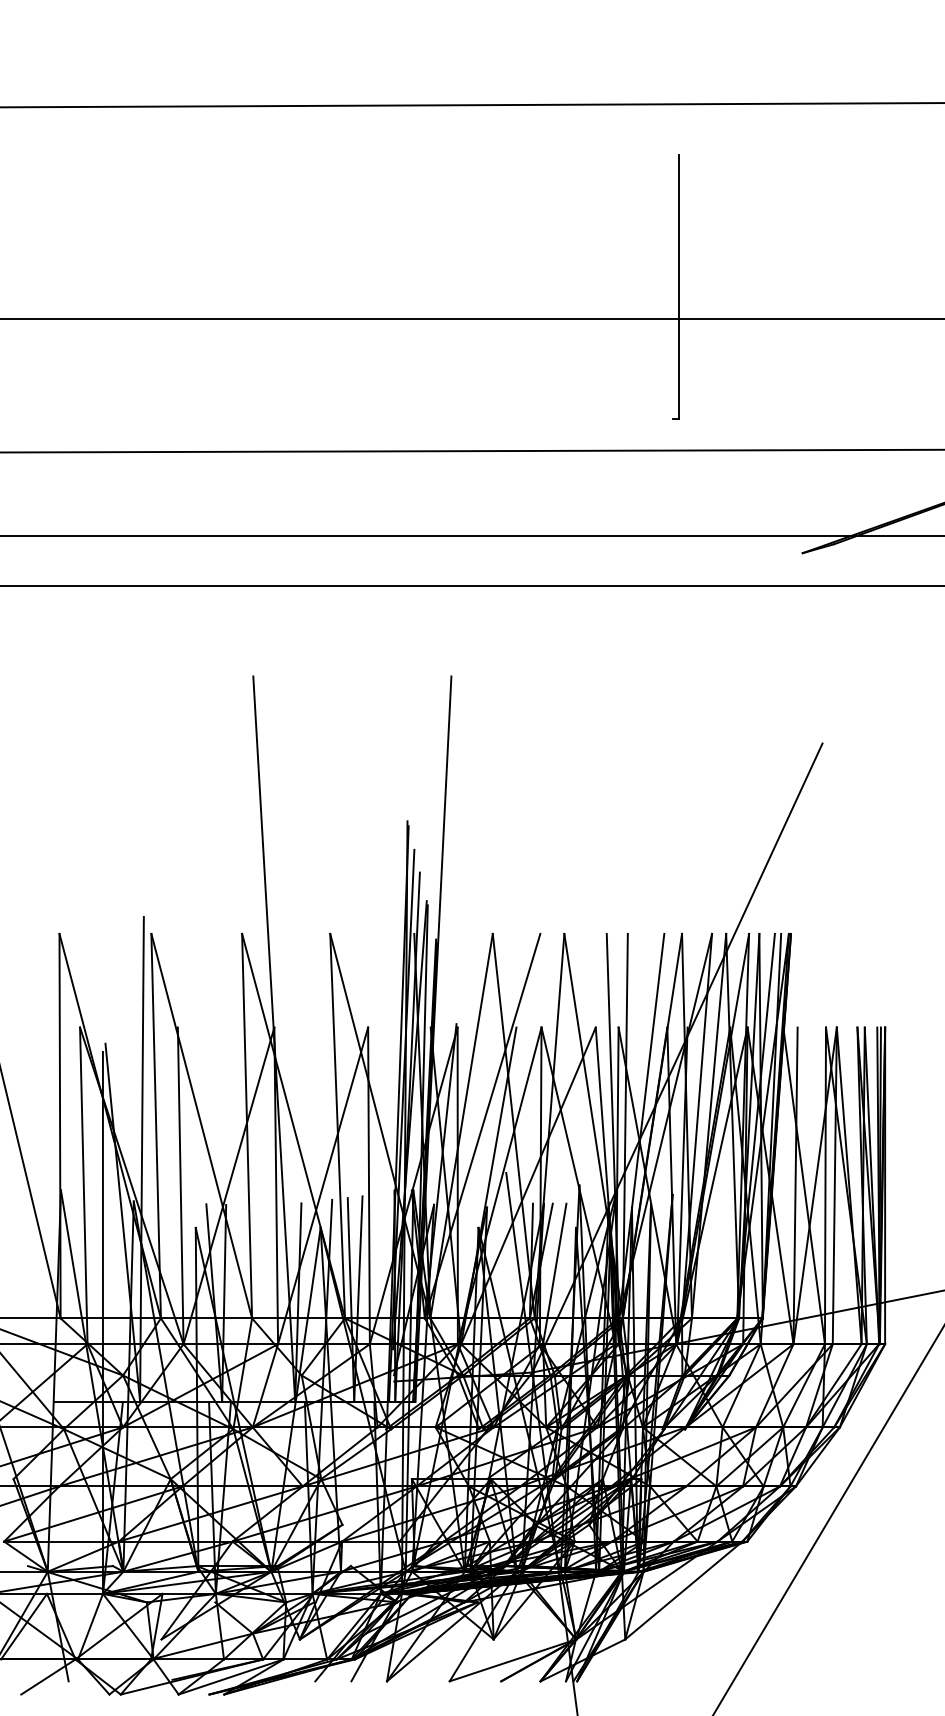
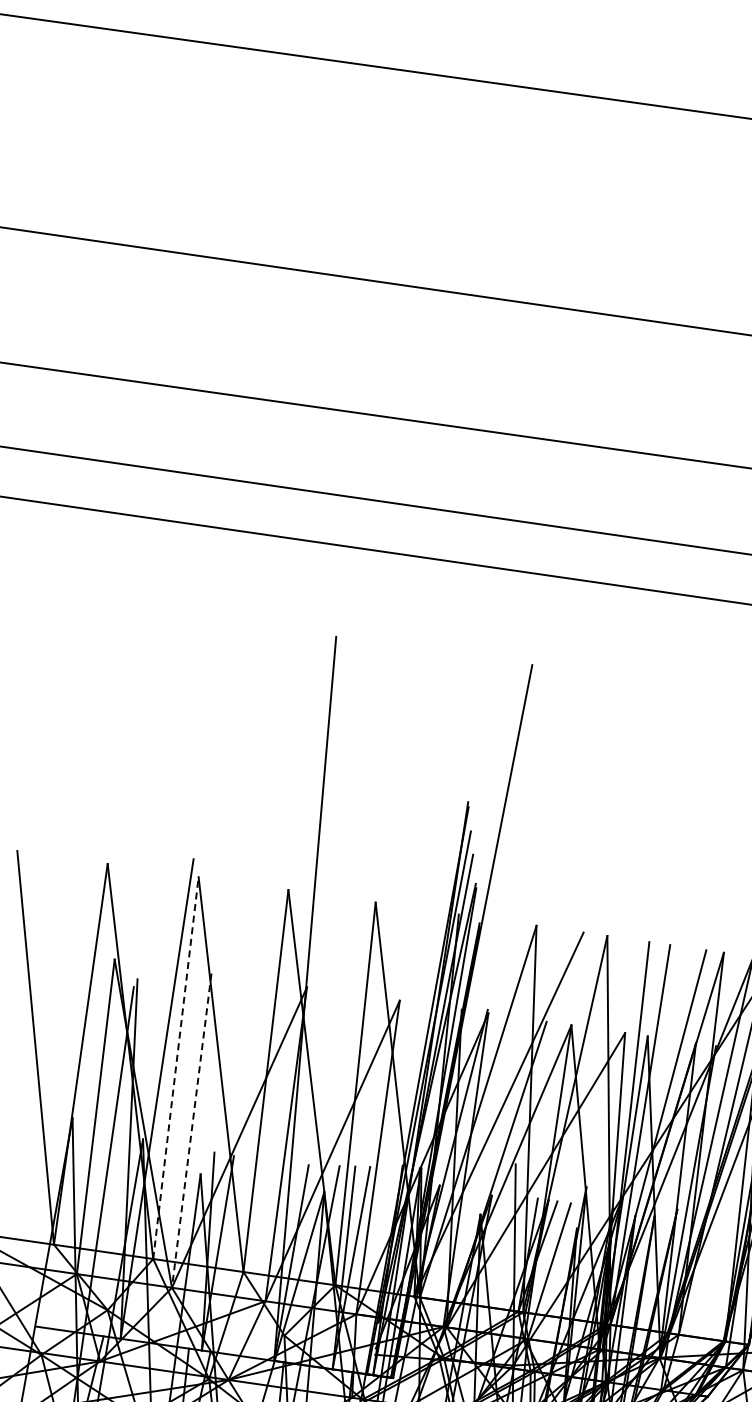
line: (156, 1125) -> (176, 1067), solid -> dashed
line: (180, 1186) -> (191, 1131), solid -> dashed

